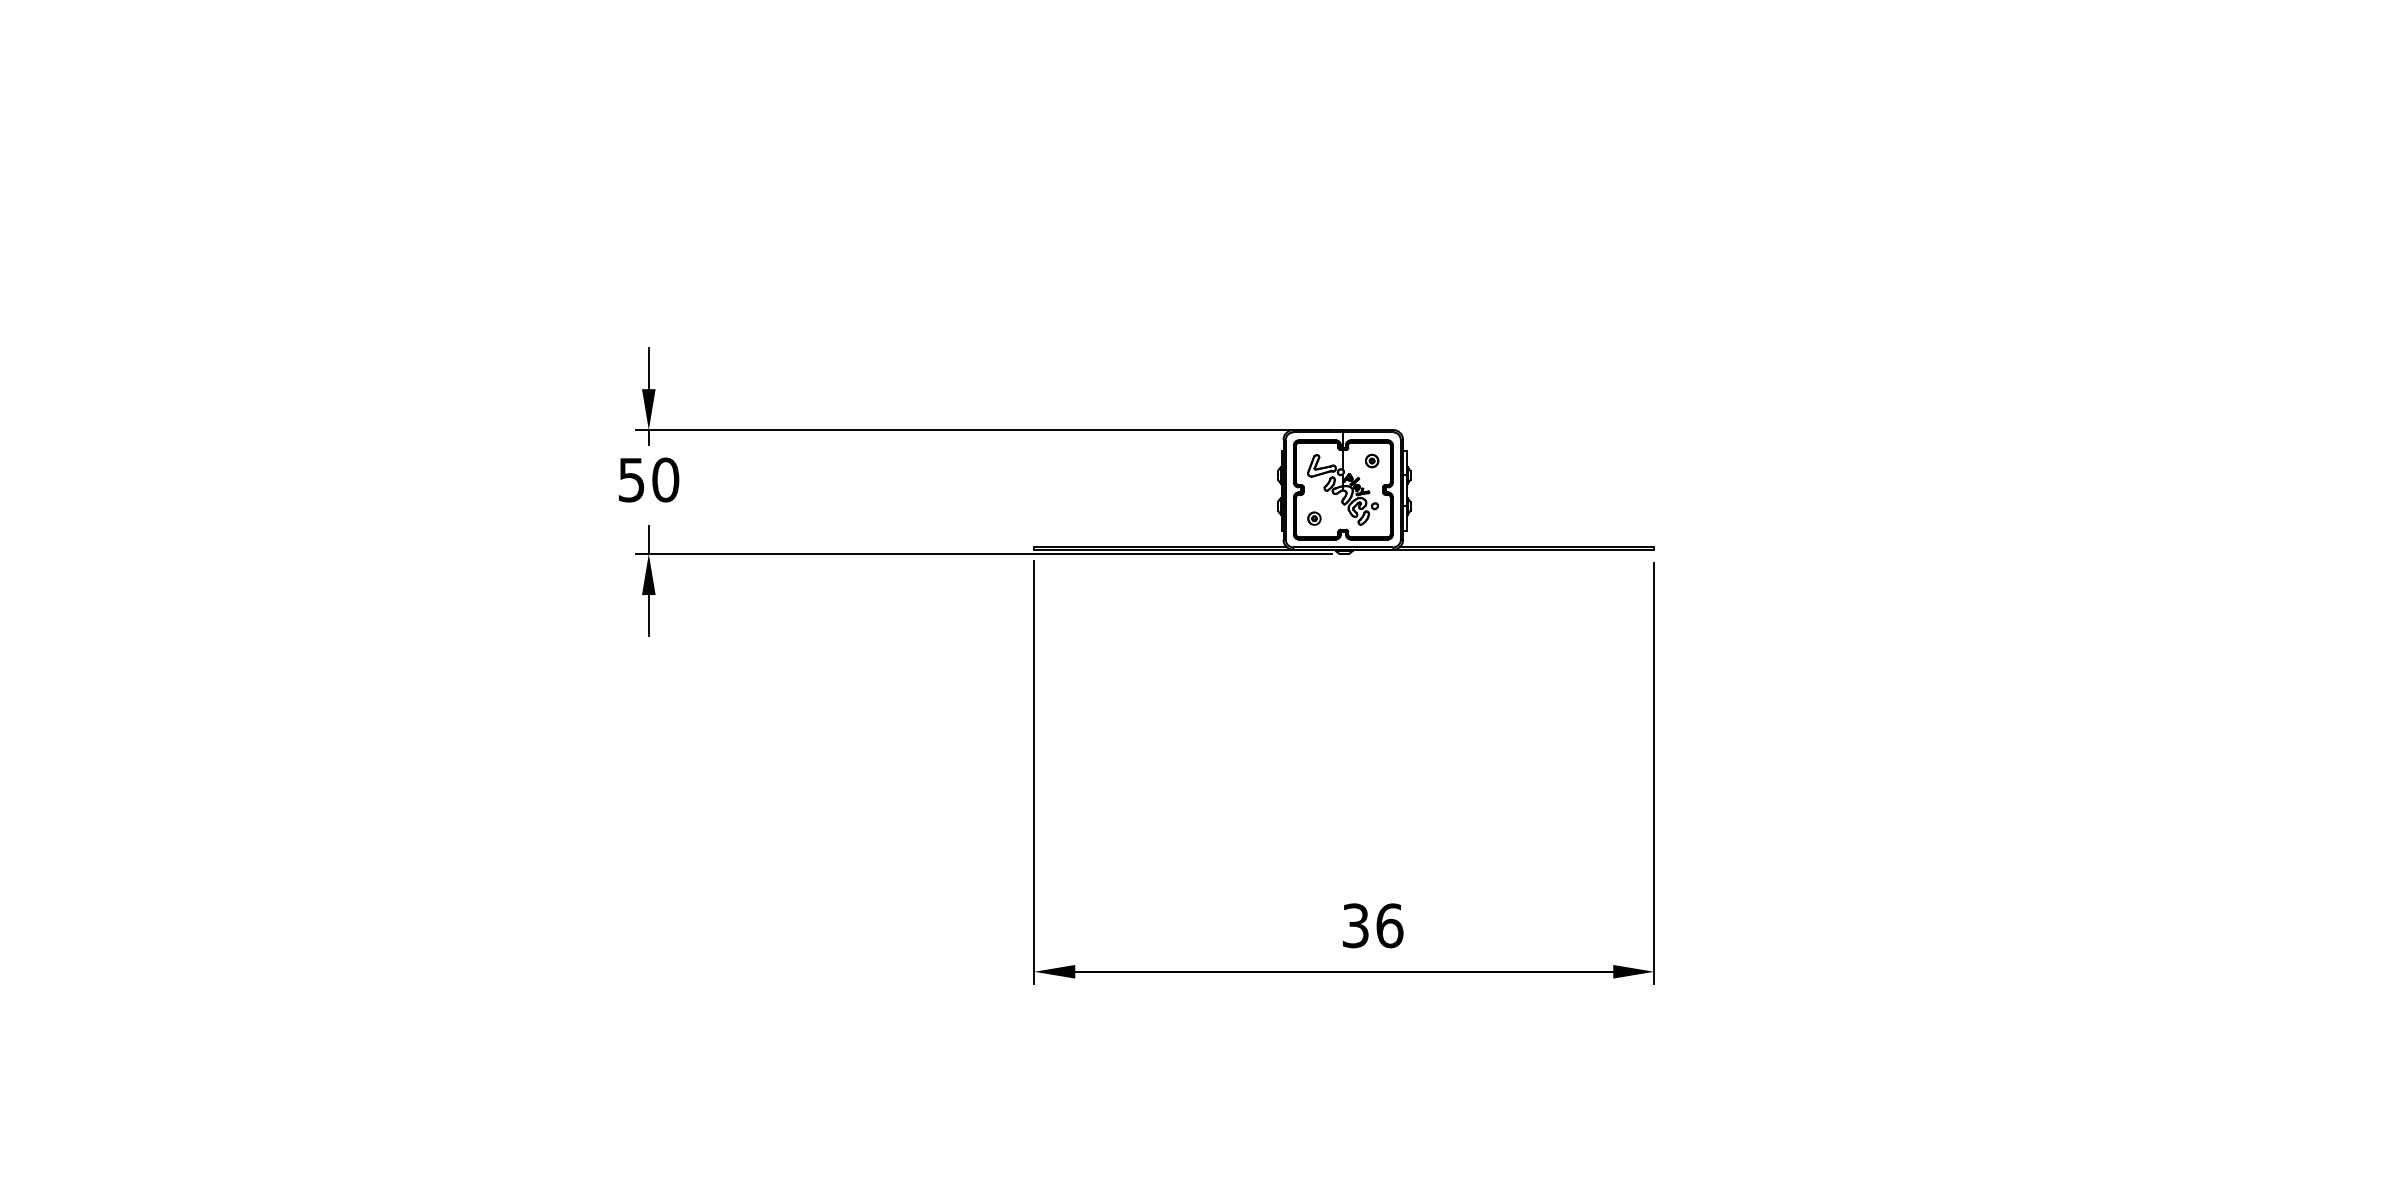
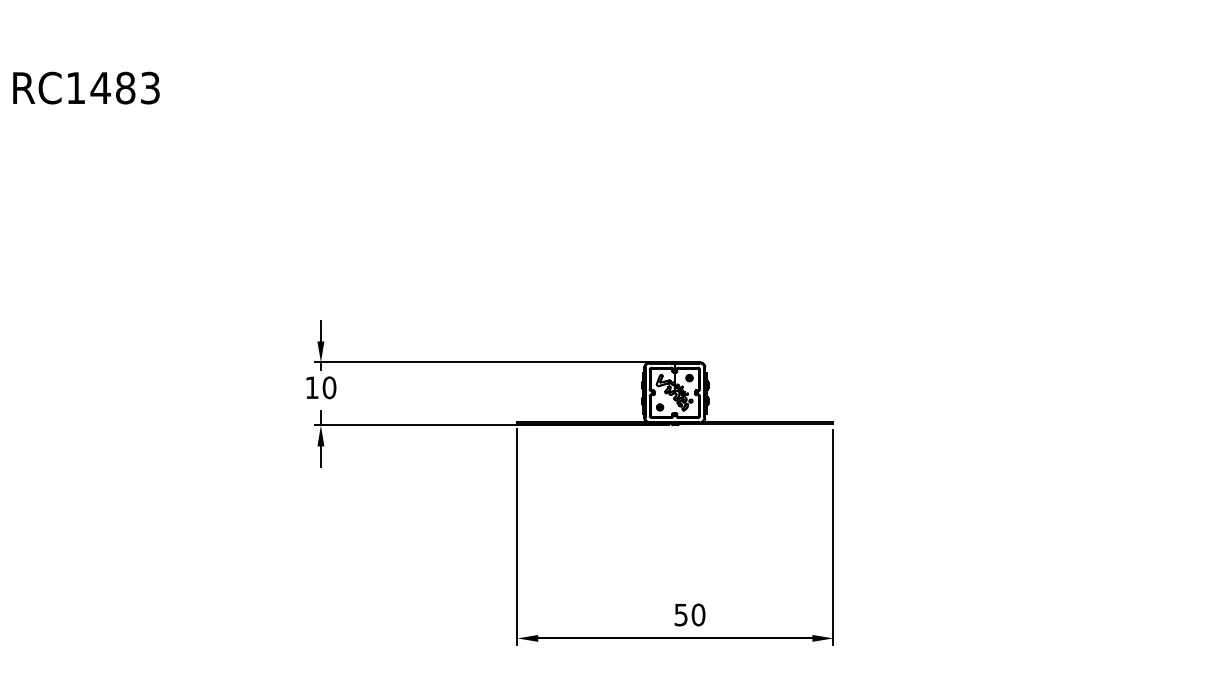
text: (630, 479) -> (311, 387), 50 -> 10
text: (1374, 924) -> (690, 614), 36 -> 50

